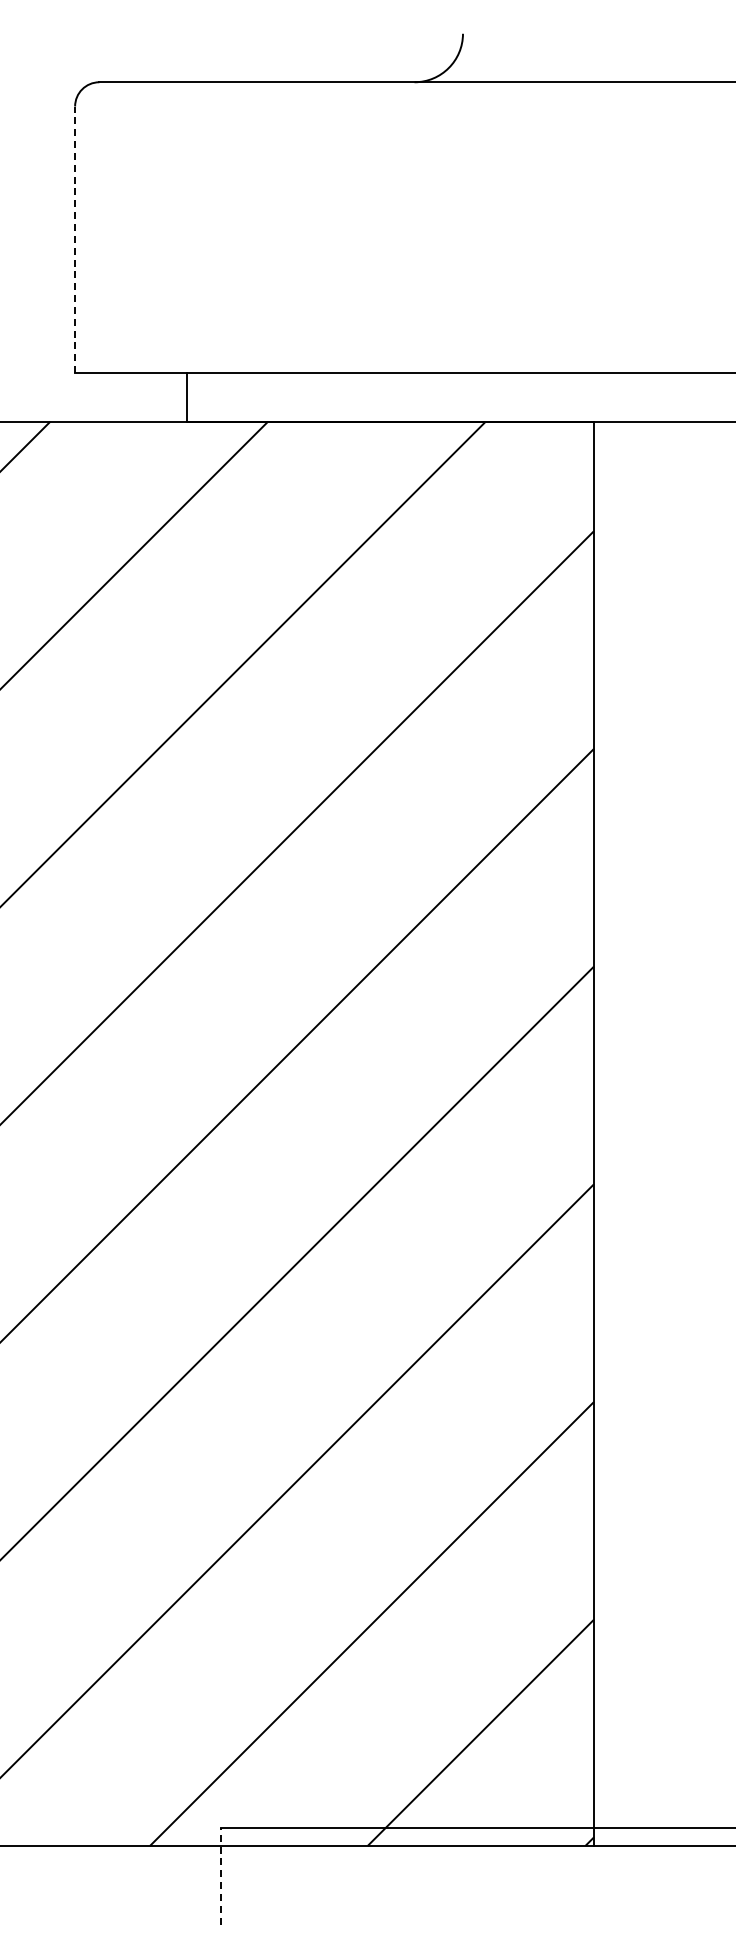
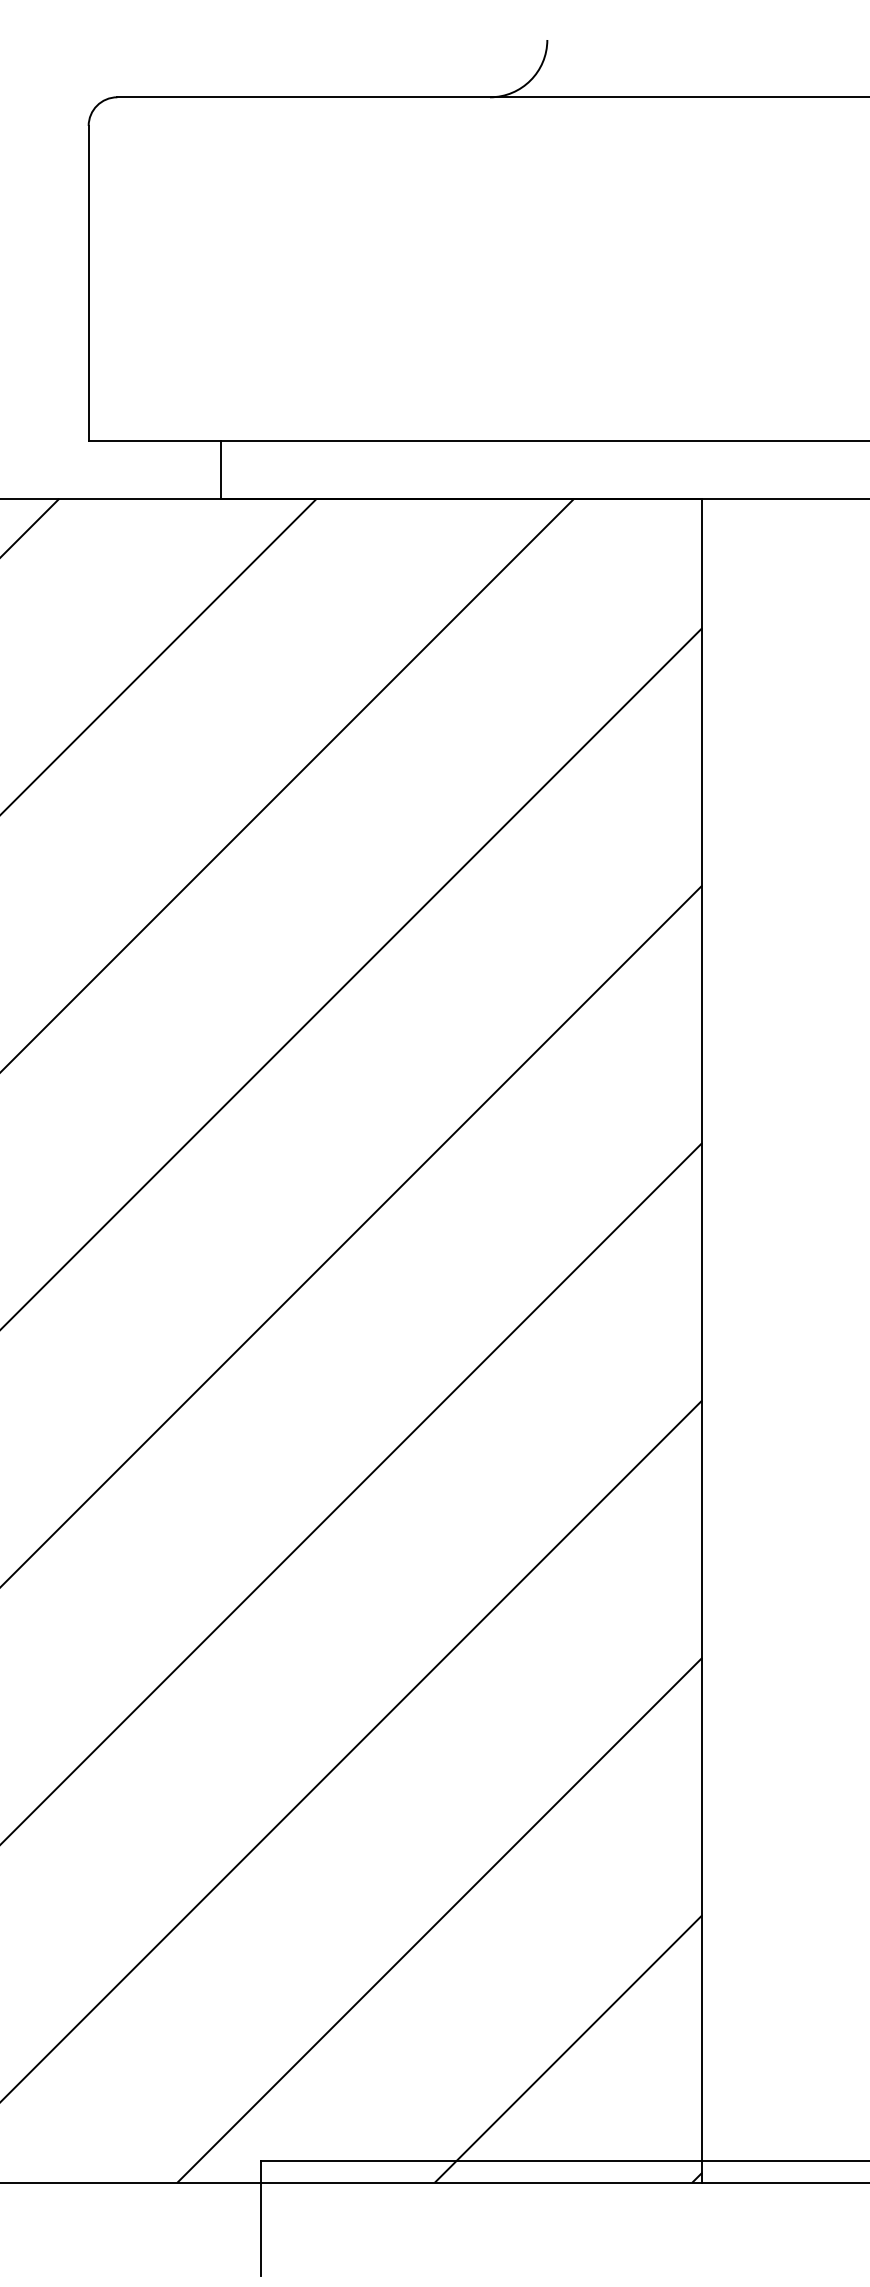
line: (75, 239) -> (89, 283), dashed -> solid
line: (220, 1875) -> (260, 2217), dashed -> solid

